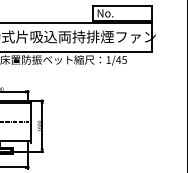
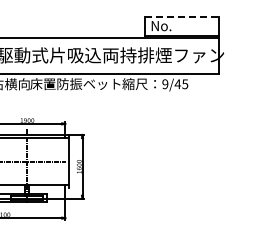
line: (122, 5) -> (182, 16), solid -> dashed
text: (108, 60) -> (165, 84), 1/45 -> 9/45

